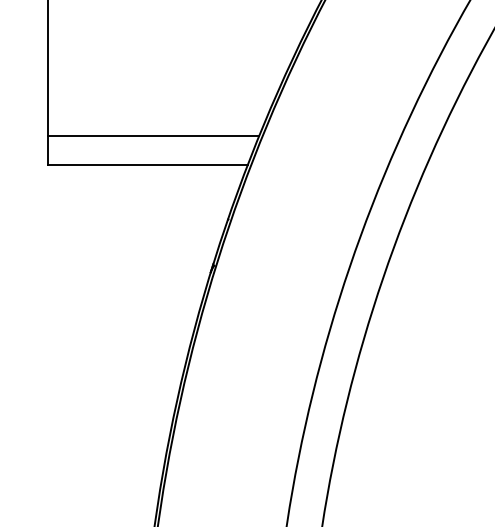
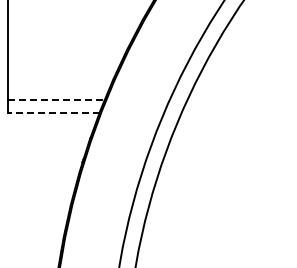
line: (153, 135) -> (56, 99), solid -> dashed
line: (147, 165) -> (53, 113), solid -> dashed

